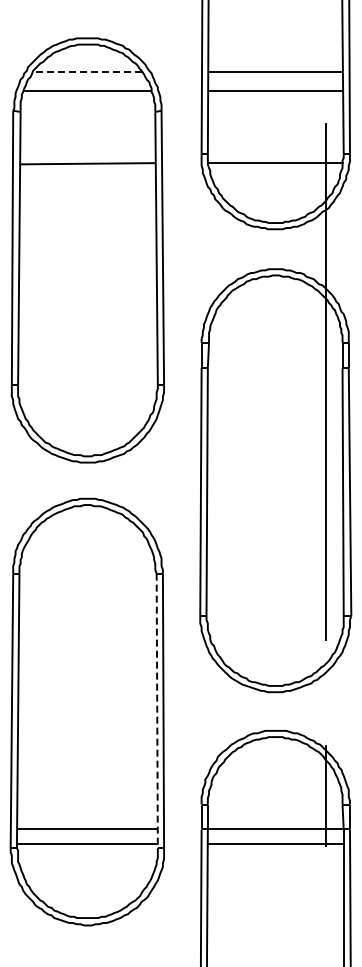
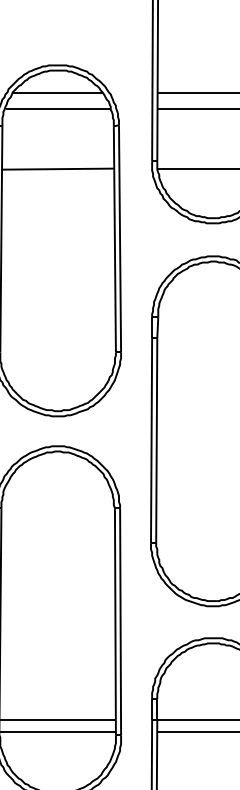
line: (86, 72) -> (56, 93), dashed -> solid
line: (157, 711) -> (115, 622), dashed -> solid

